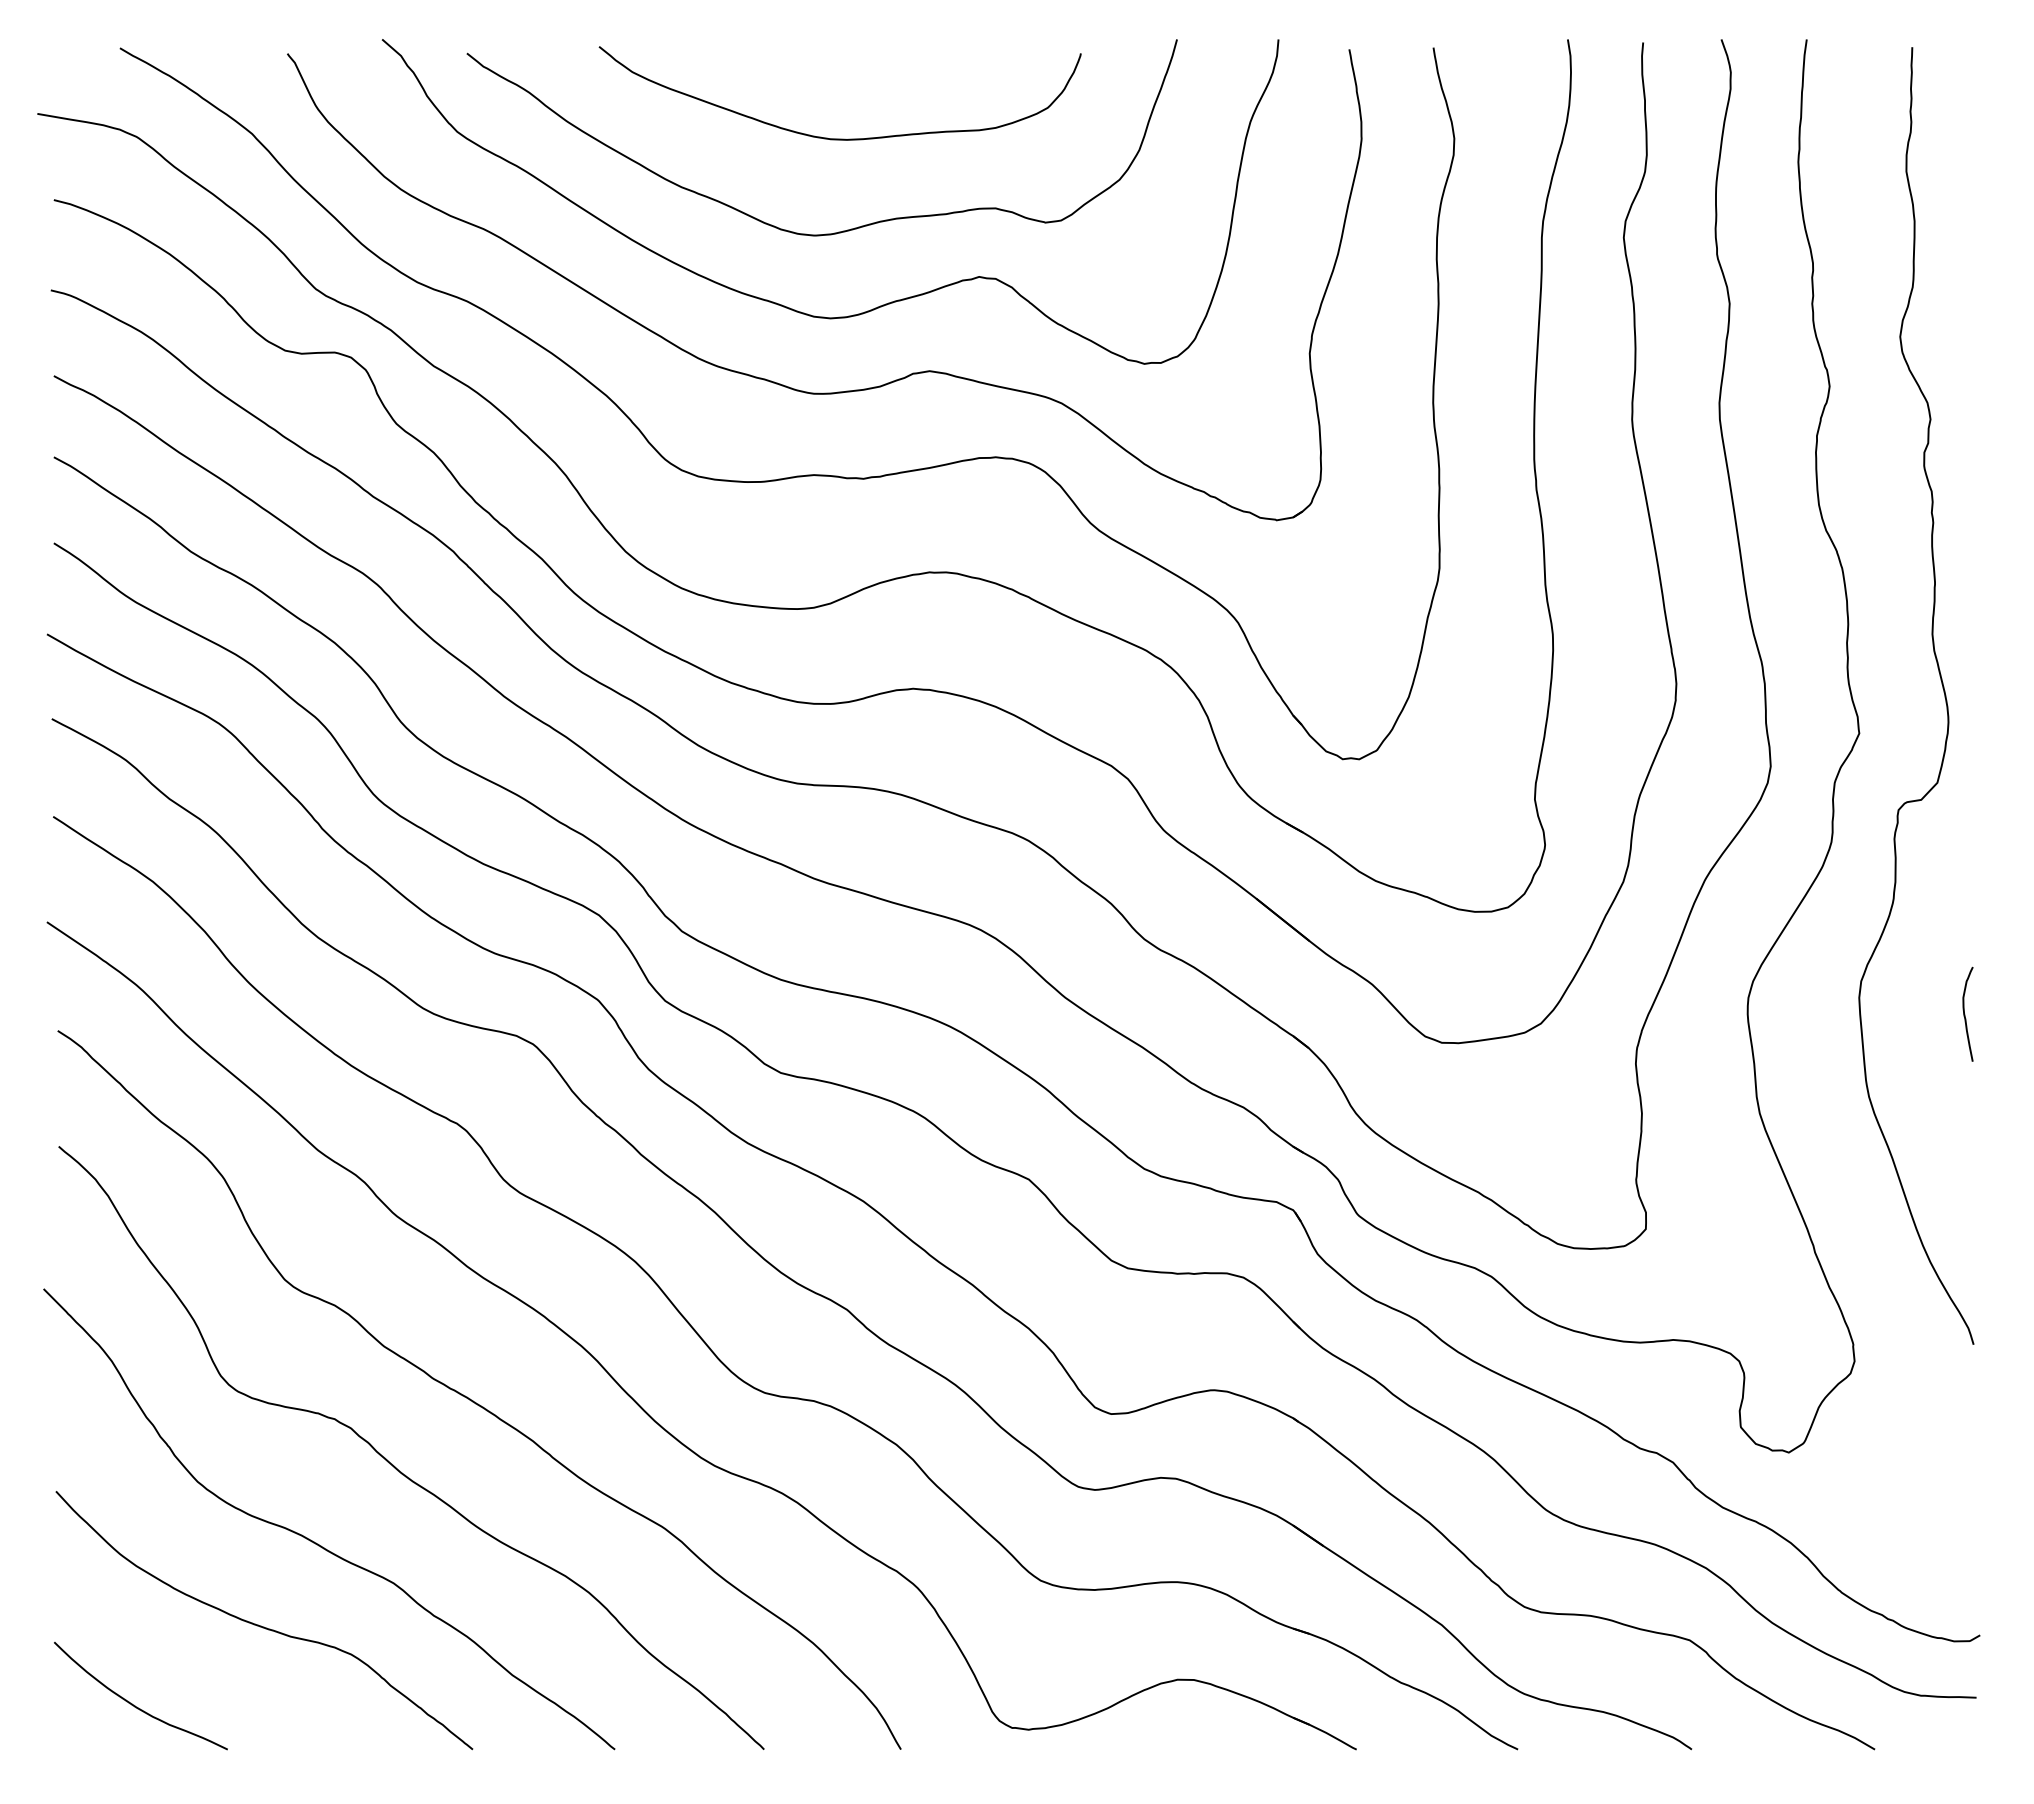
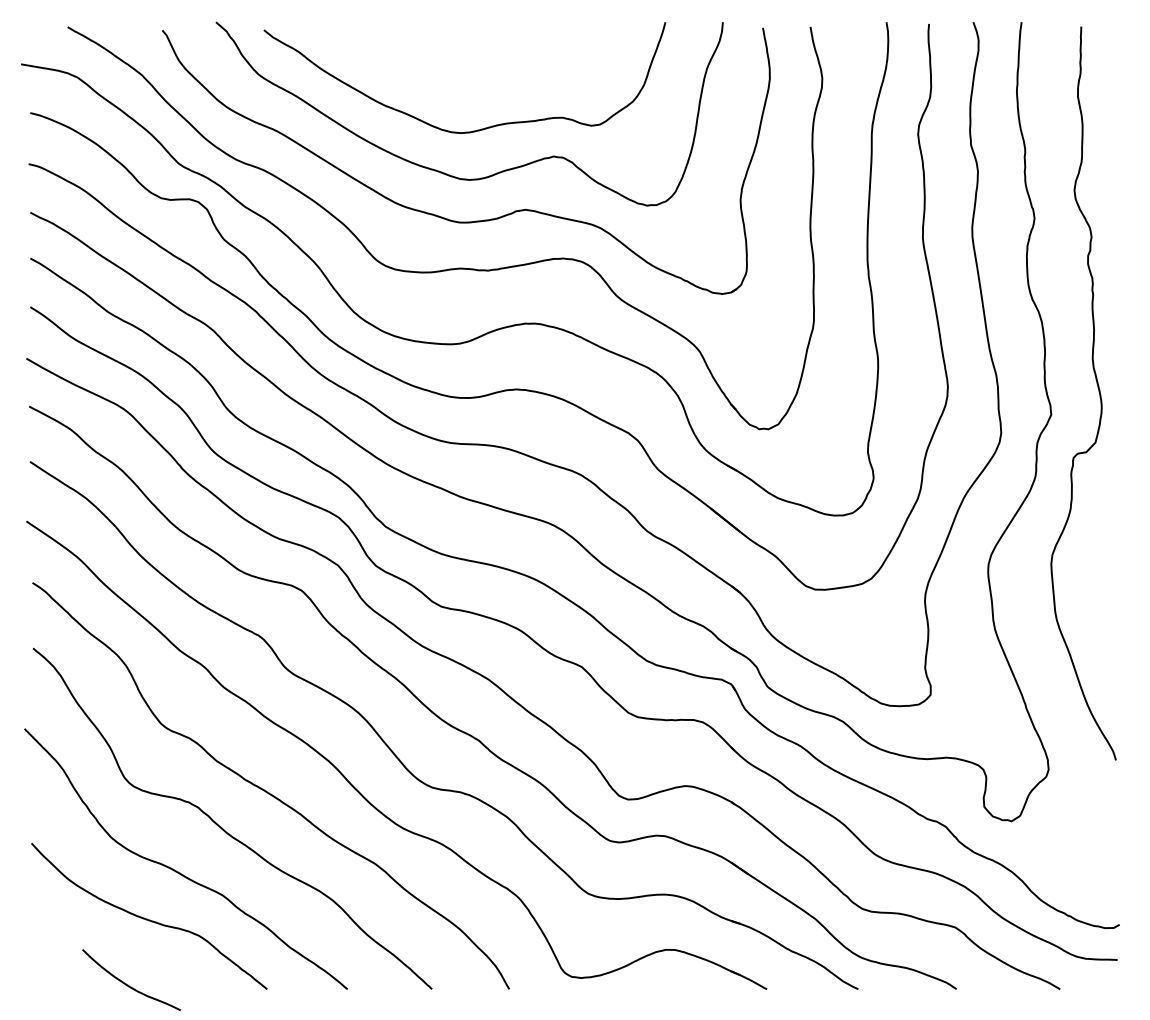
curve: (839, 137) -> (474, 77), removed
curve: (1965, 1014) -> (1111, 573), removed
curve: (137, 1705) -> (129, 985), moved

